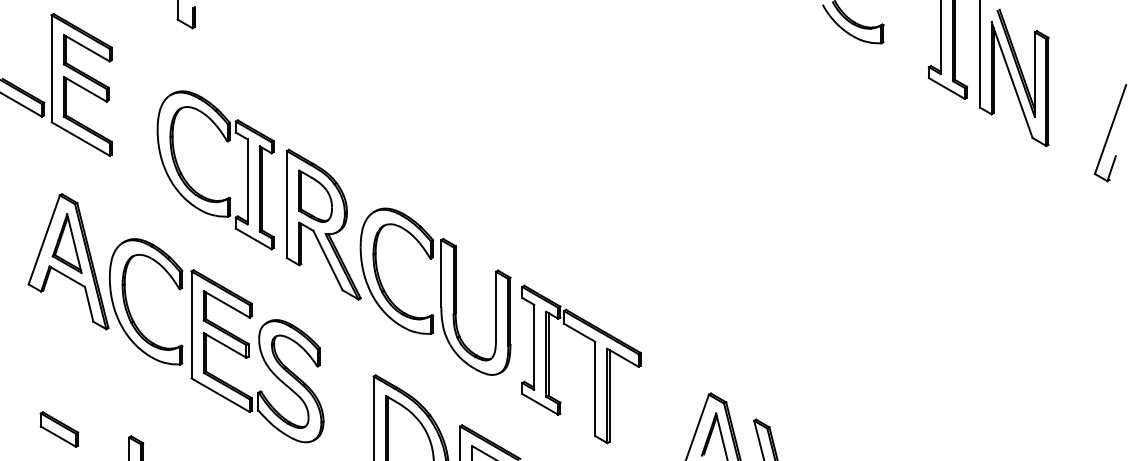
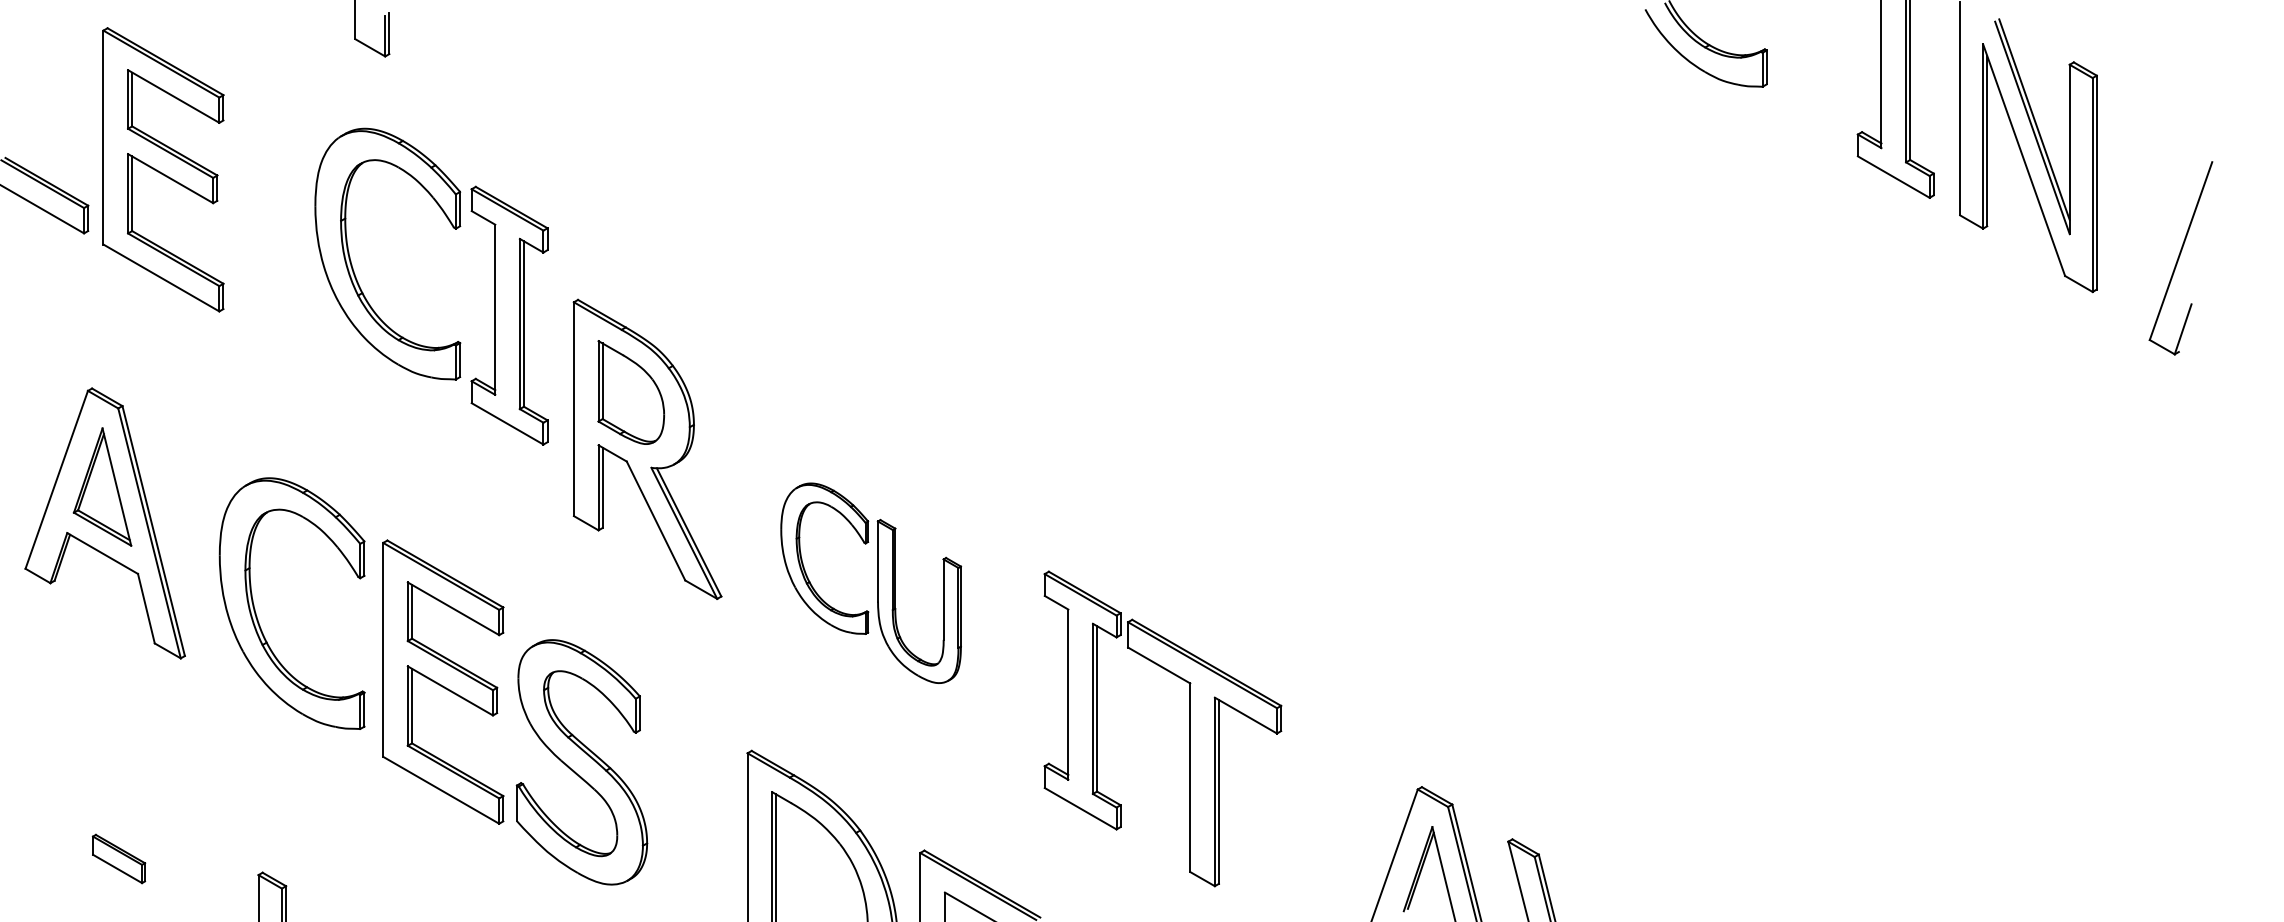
part: (1110, 133) -> (2180, 259), moved
part: (201, 194) -> (403, 335), moved
part: (68, 261) -> (105, 522), moved
part: (435, 291) -> (871, 582), size x0.6
part: (59, 429) -> (119, 858), size x0.7

